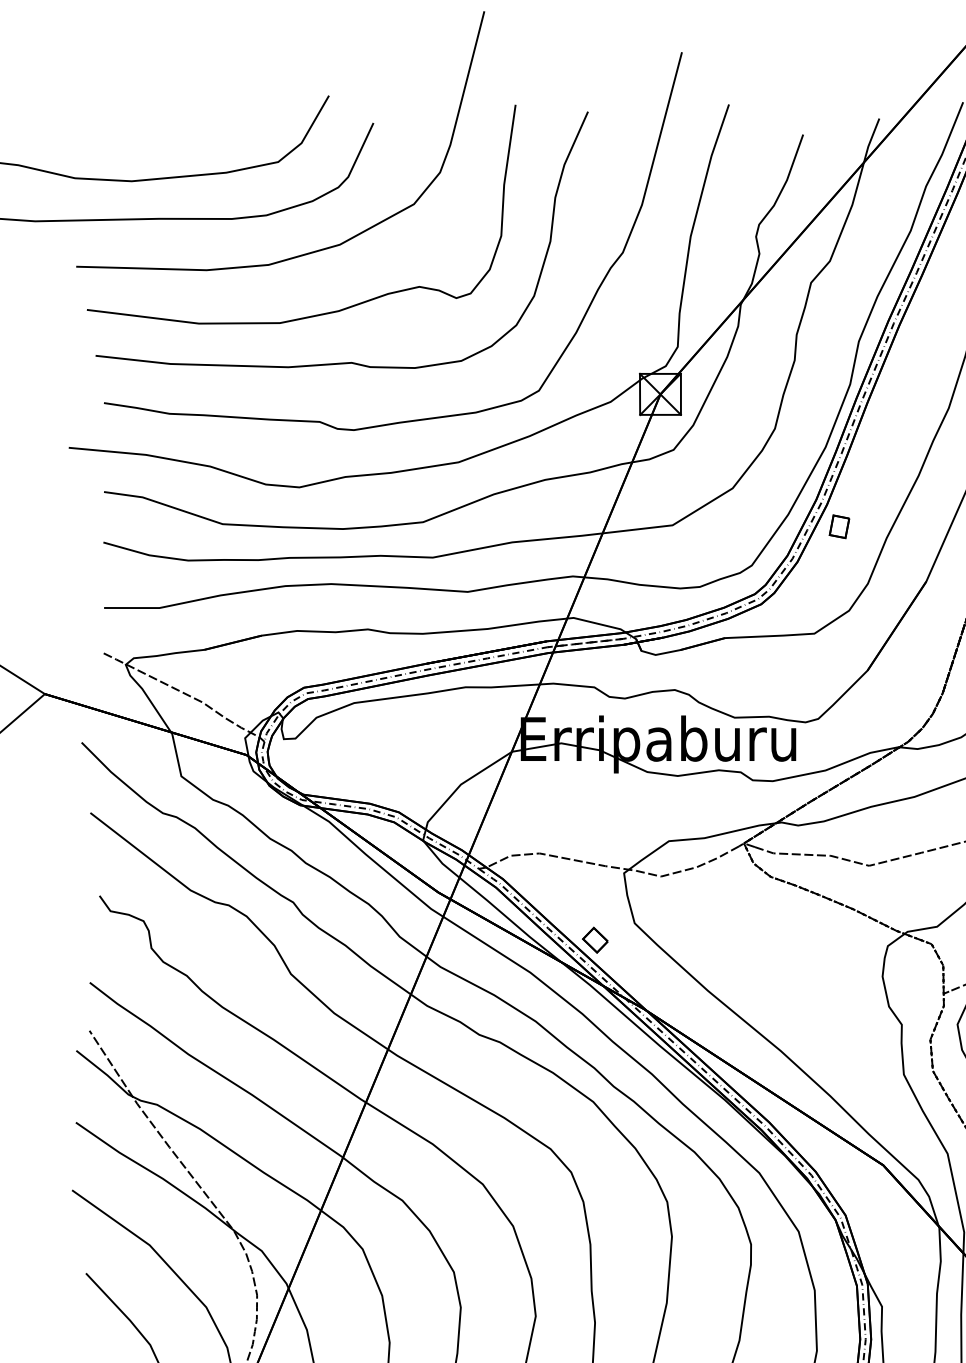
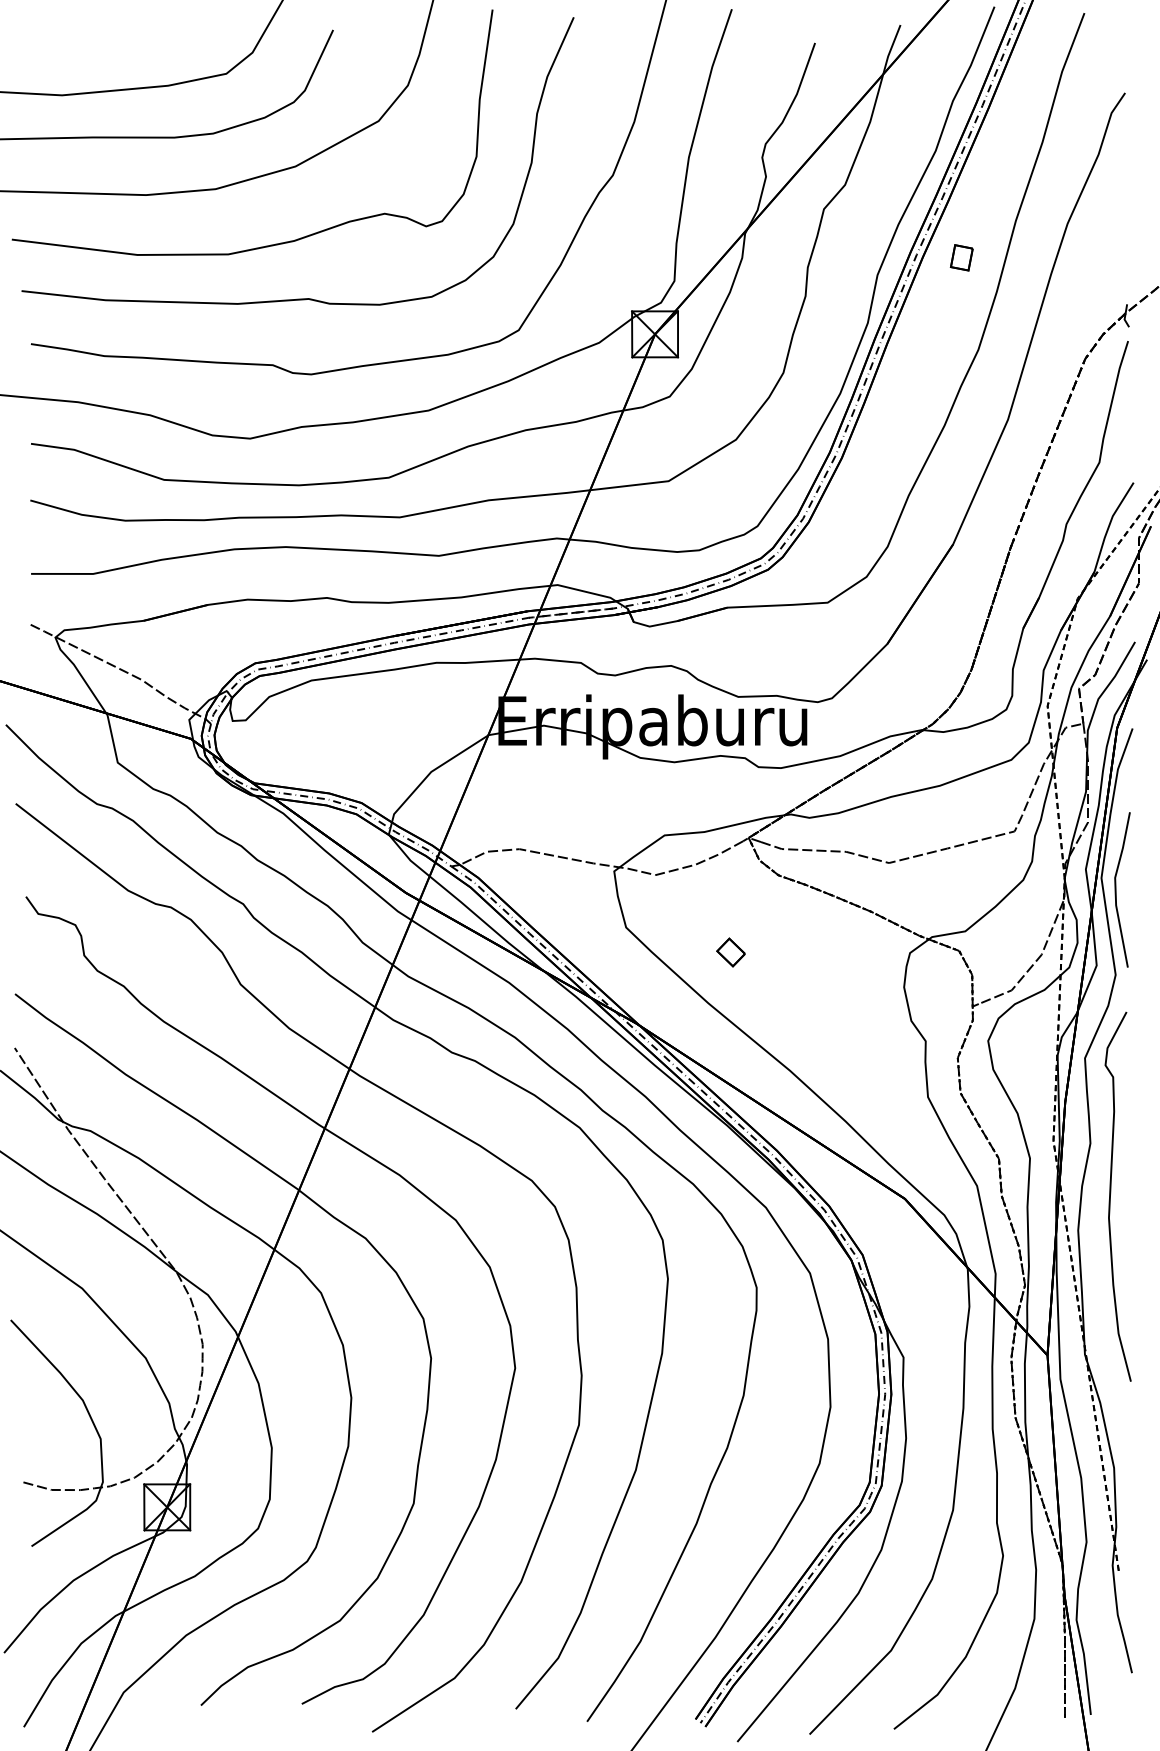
part: (839, 526) -> (961, 257), moved
part: (594, 940) -> (730, 952), moved

